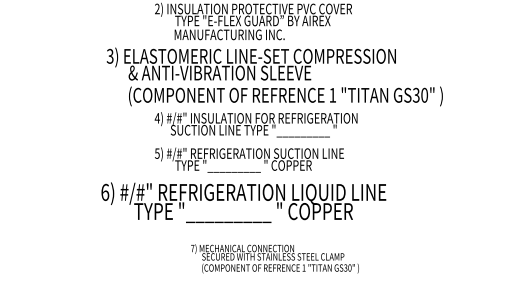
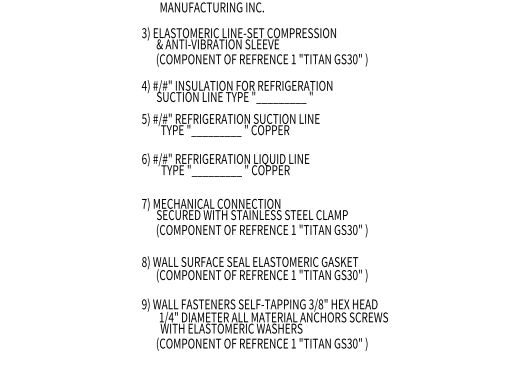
part: (274, 76) -> (254, 46), size x0.71
part: (243, 202) -> (225, 164), size x0.62
part: (274, 258) -> (254, 217), size x1.43

